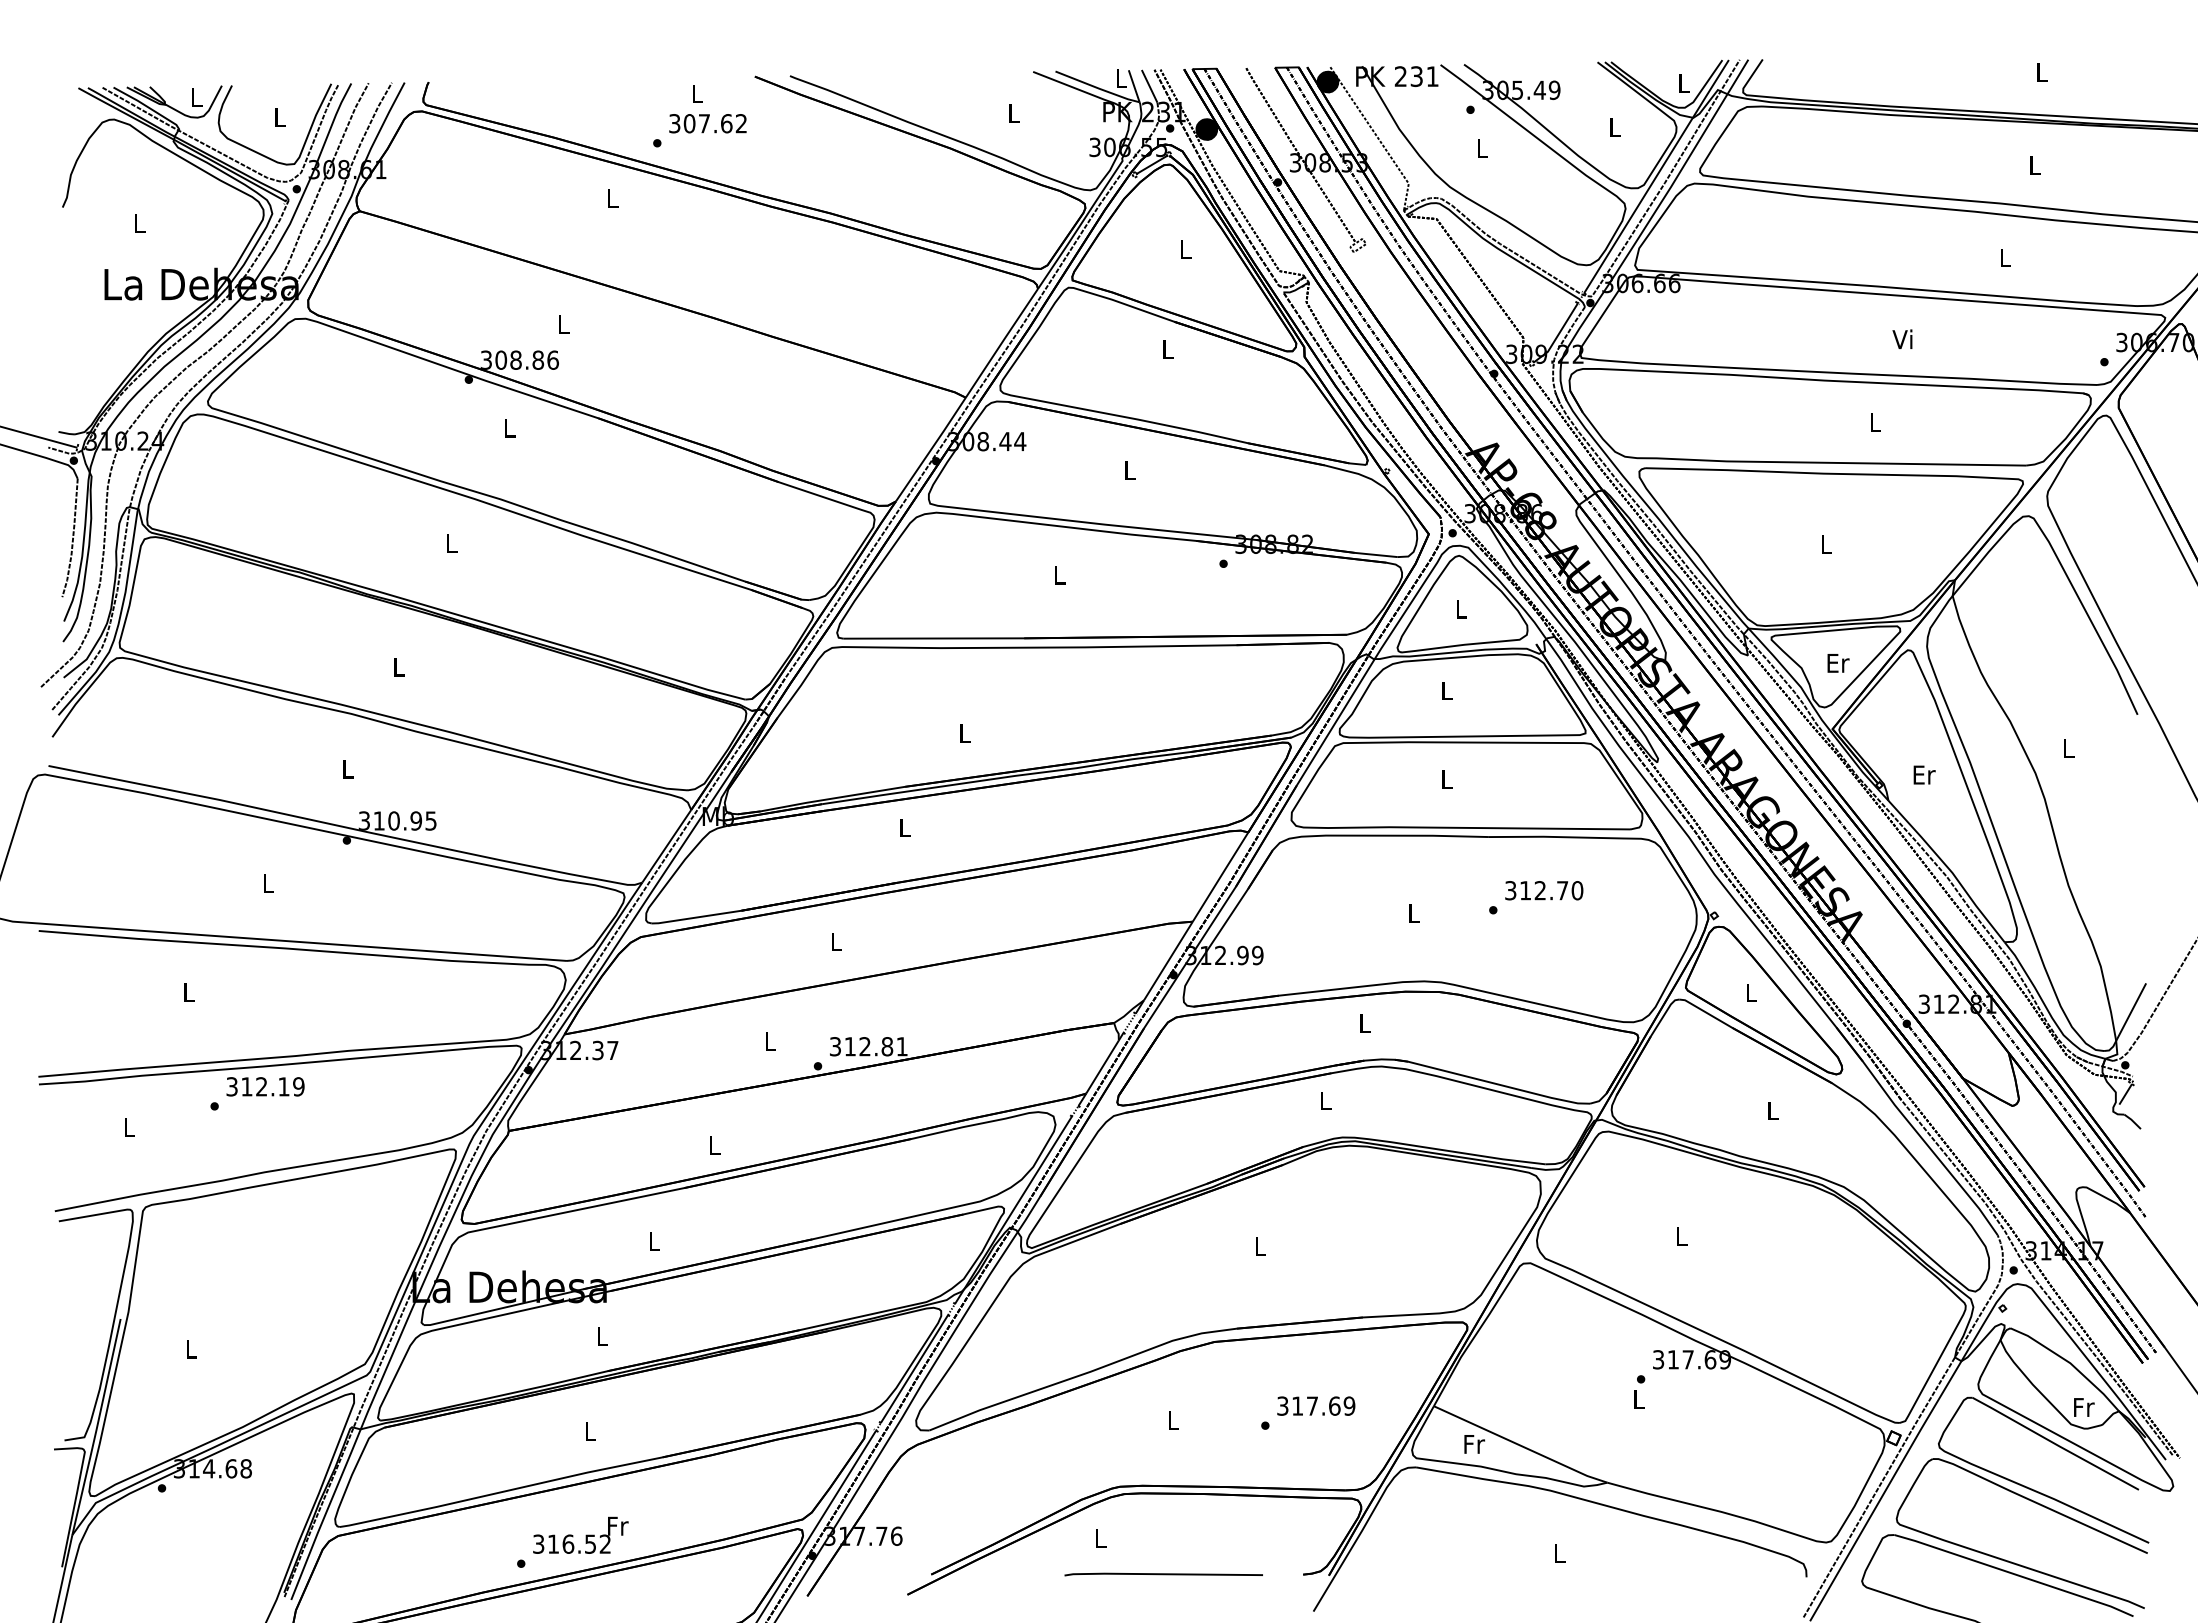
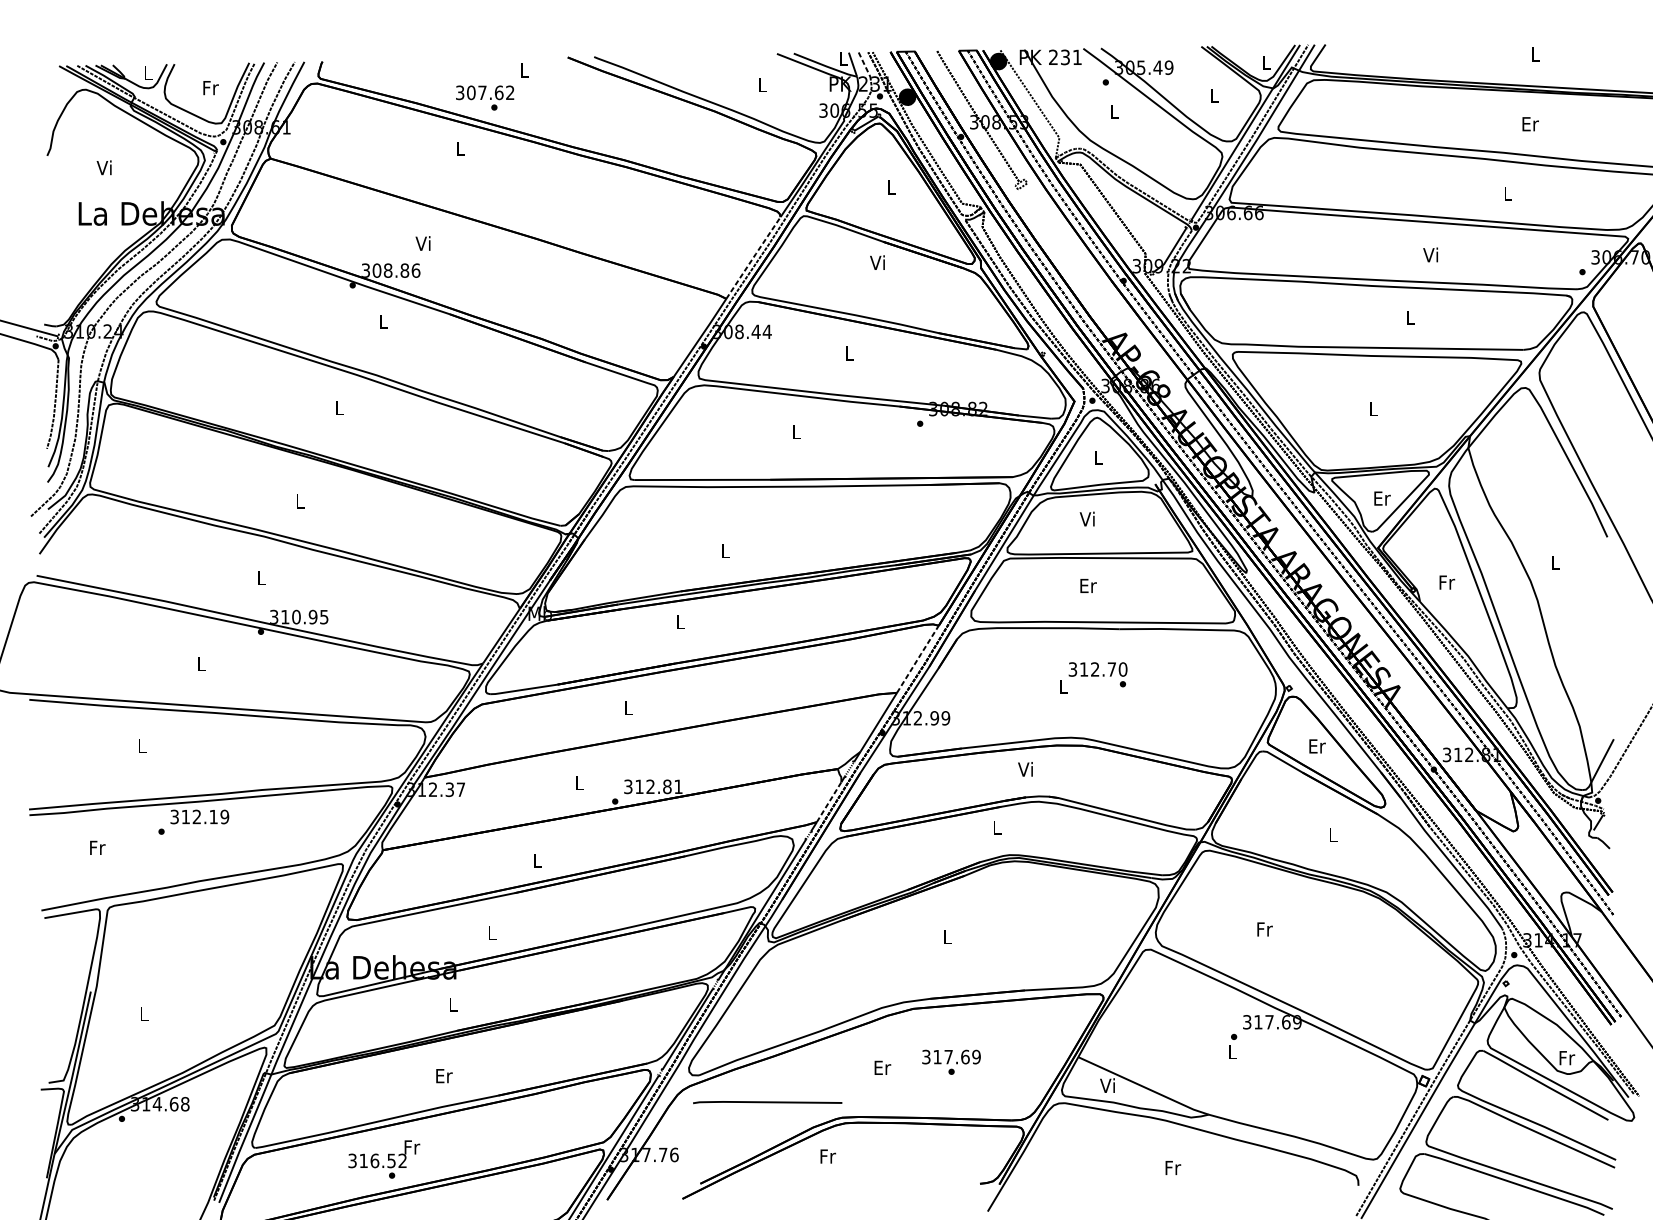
line: (1149, 86) -> (864, 64), solid -> dashed
text: (280, 116) -> (211, 87), L -> Fr
text: (707, 123) -> (484, 92), moved
text: (2035, 165) -> (1530, 124), L -> Er
text: (138, 223) -> (104, 167), L -> Vi
text: (562, 323) -> (423, 243), L -> Vi
line: (1002, 342) -> (753, 257), solid -> dashed
text: (1166, 349) -> (877, 262), L -> Vi
text: (1445, 690) -> (1087, 519), L -> Vi
text: (1924, 774) -> (1447, 582), Er -> Fr
text: (1447, 779) -> (1088, 585), L -> Er
line: (1221, 876) -> (918, 658), solid -> dashed
text: (1544, 890) -> (1098, 669), moved
text: (1752, 992) -> (1317, 746), L -> Er
text: (1363, 1023) -> (1025, 769), L -> Vi
line: (1102, 1066) -> (829, 801), solid -> dashed
text: (129, 1127) -> (97, 847), L -> Fr
text: (1682, 1236) -> (1265, 929), L -> Fr
text: (1316, 1405) -> (951, 1056), moved
text: (1173, 1420) -> (882, 1067), L -> Er
text: (590, 1431) -> (444, 1076), L -> Er
text: (1473, 1443) -> (1108, 1085), Fr -> Vi
text: (580, 1534) -> (384, 1153), moved
text: (1101, 1538) -> (828, 1156), L -> Fr
text: (1560, 1553) -> (1173, 1167), L -> Fr
line: (1163, 1574) -> (767, 1102), moved

